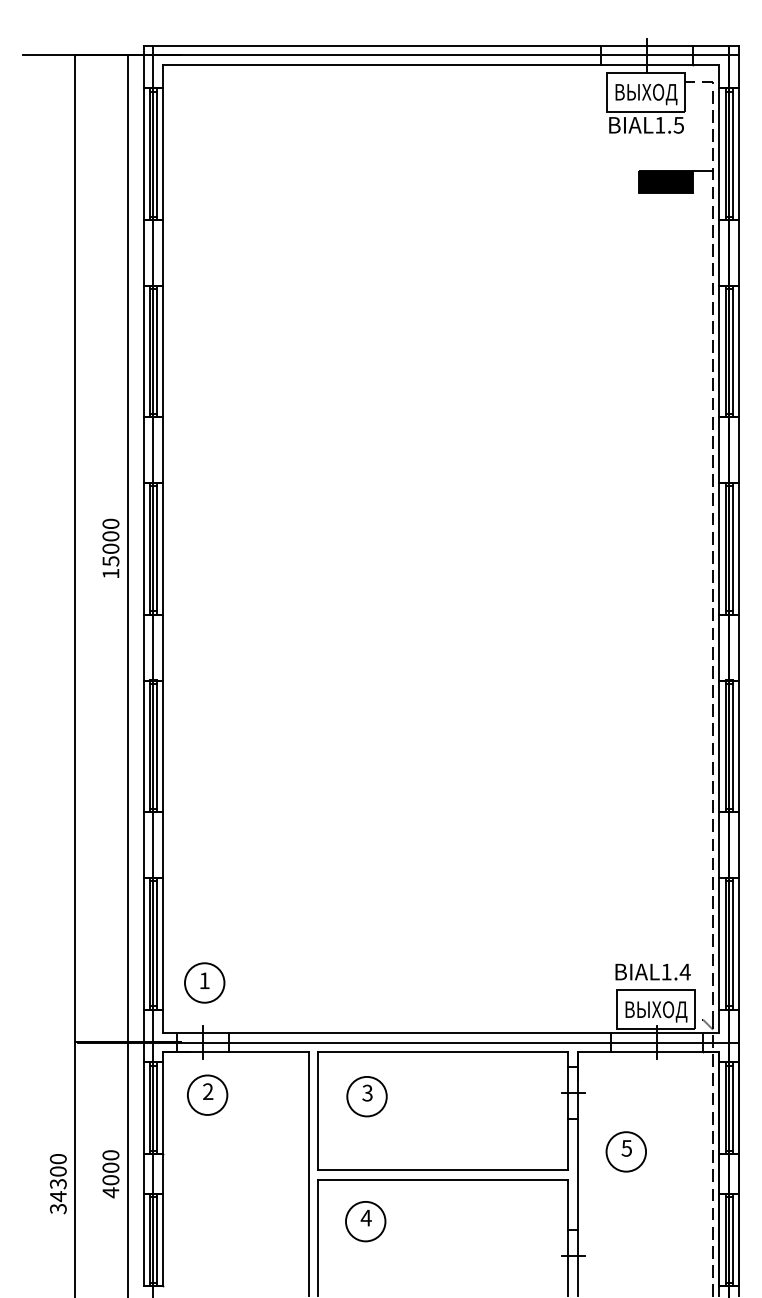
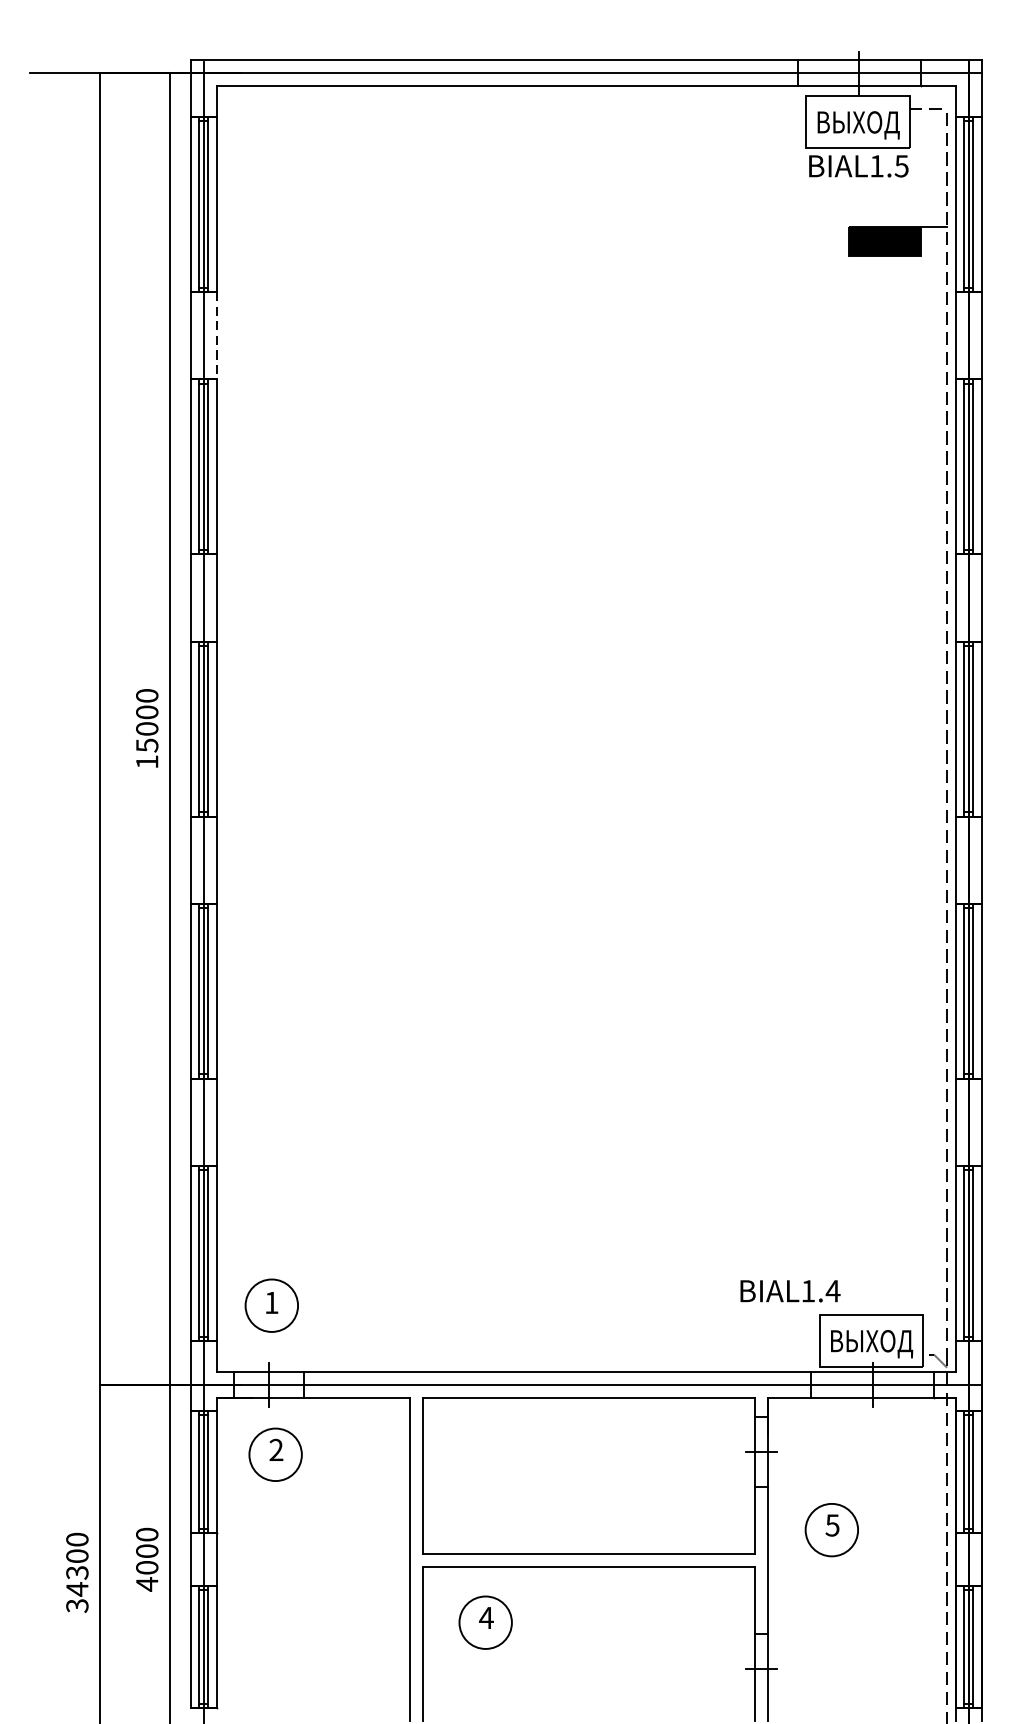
line: (163, 252) -> (217, 335), solid -> dashed
text: (652, 971) -> (789, 1290), moved
part: (366, 1096) -> (486, 1456), removed

